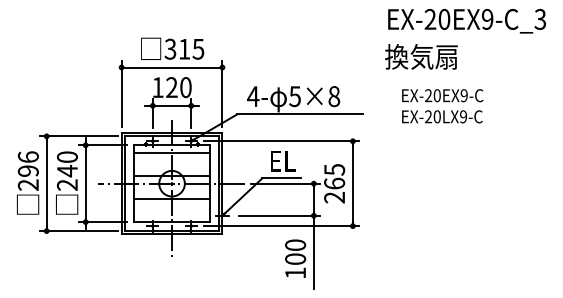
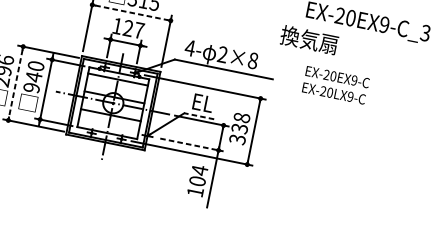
text: (421, 56) -> (309, 39), moved
line: (172, 67) -> (131, 12), solid -> dashed
text: (185, 87) -> (138, 30), 120 -> 127
text: (294, 96) -> (222, 54), 5×8 -> 2×8
line: (281, 178) -> (199, 116), solid -> dashed
line: (46, 183) -> (15, 83), solid -> dashed
text: (334, 183) -> (239, 128), 265 -> 338
text: (67, 184) -> (31, 87), 240 -> 940
line: (279, 215) -> (191, 144), solid -> dashed
text: (295, 245) -> (199, 170), 100 -> 104

